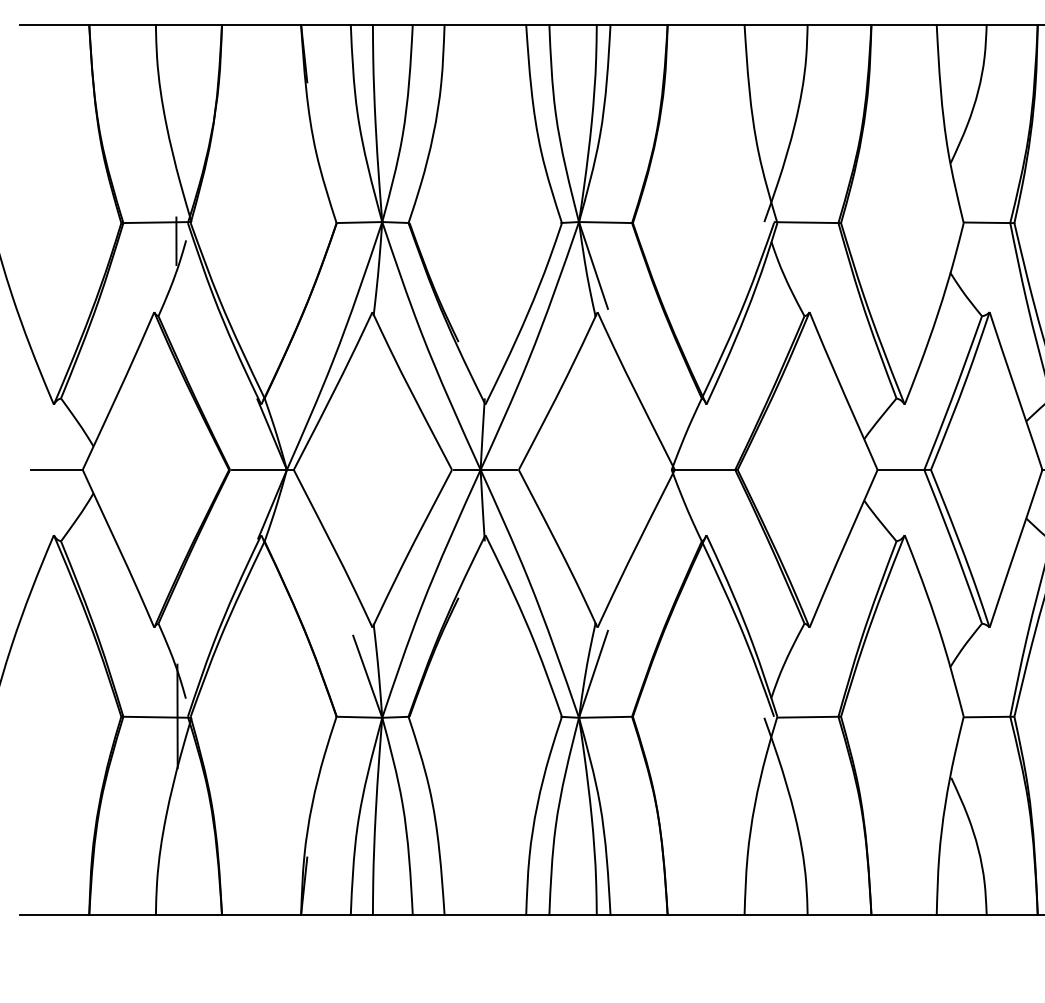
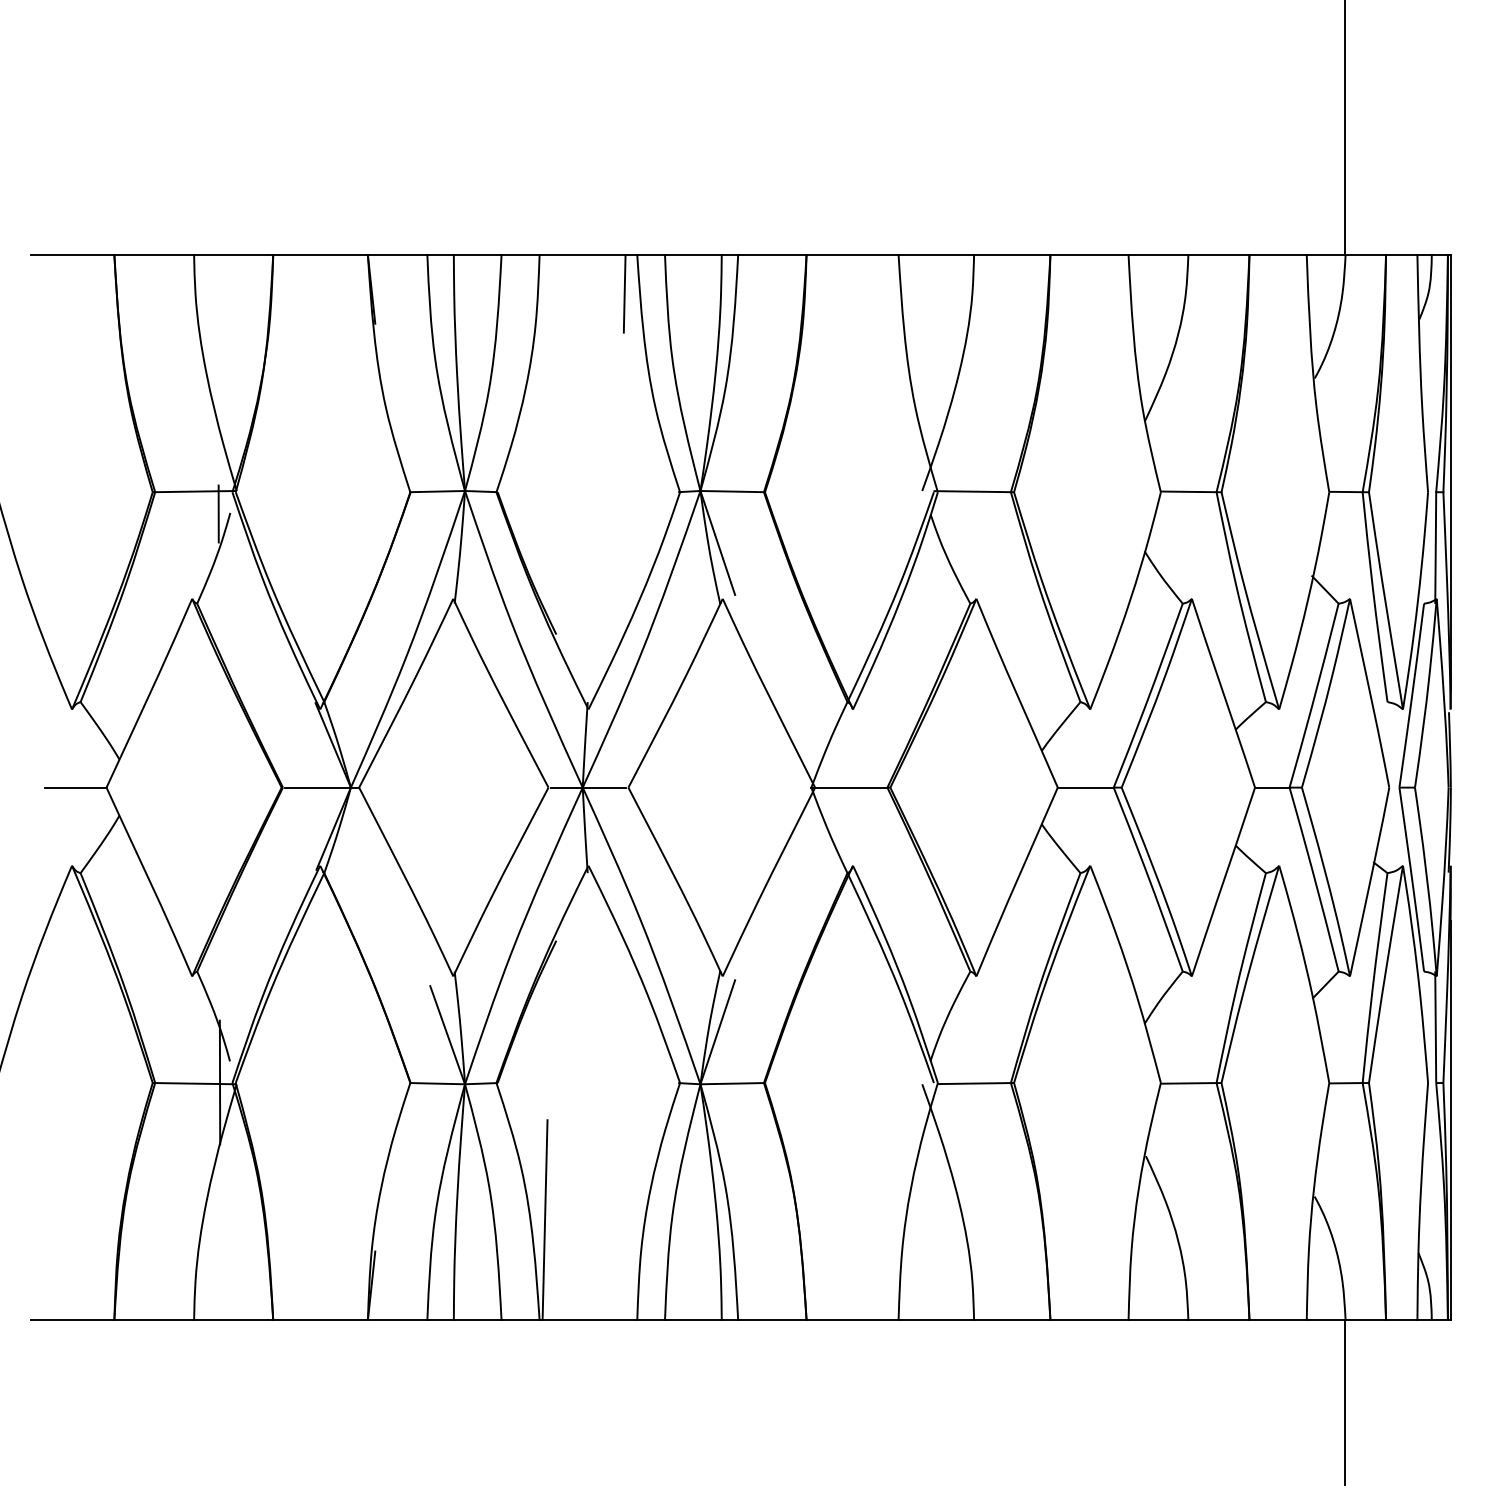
line: (515, 57) -> (624, 293), added
line: (448, 830) -> (544, 1219), added

